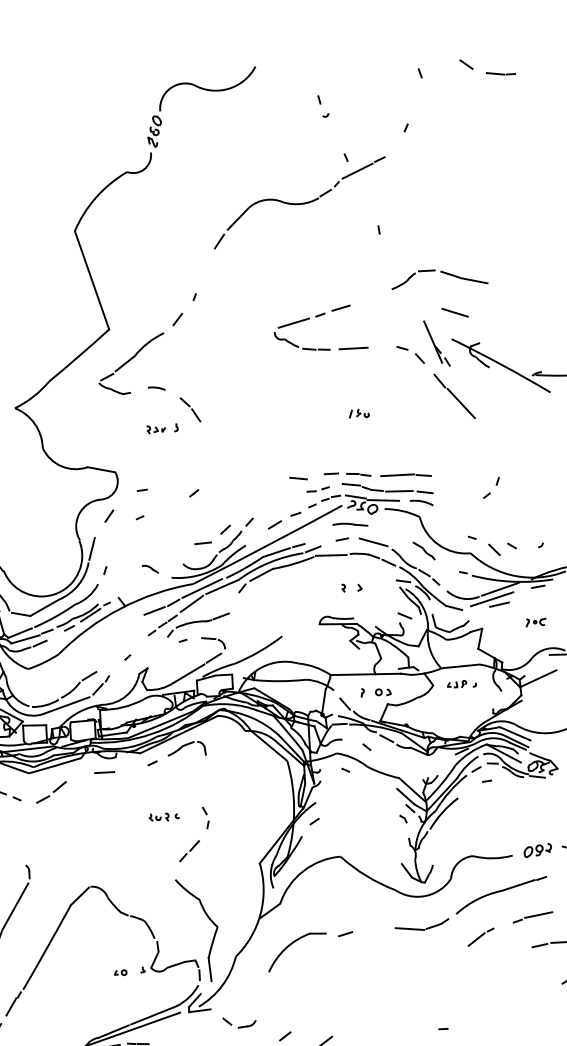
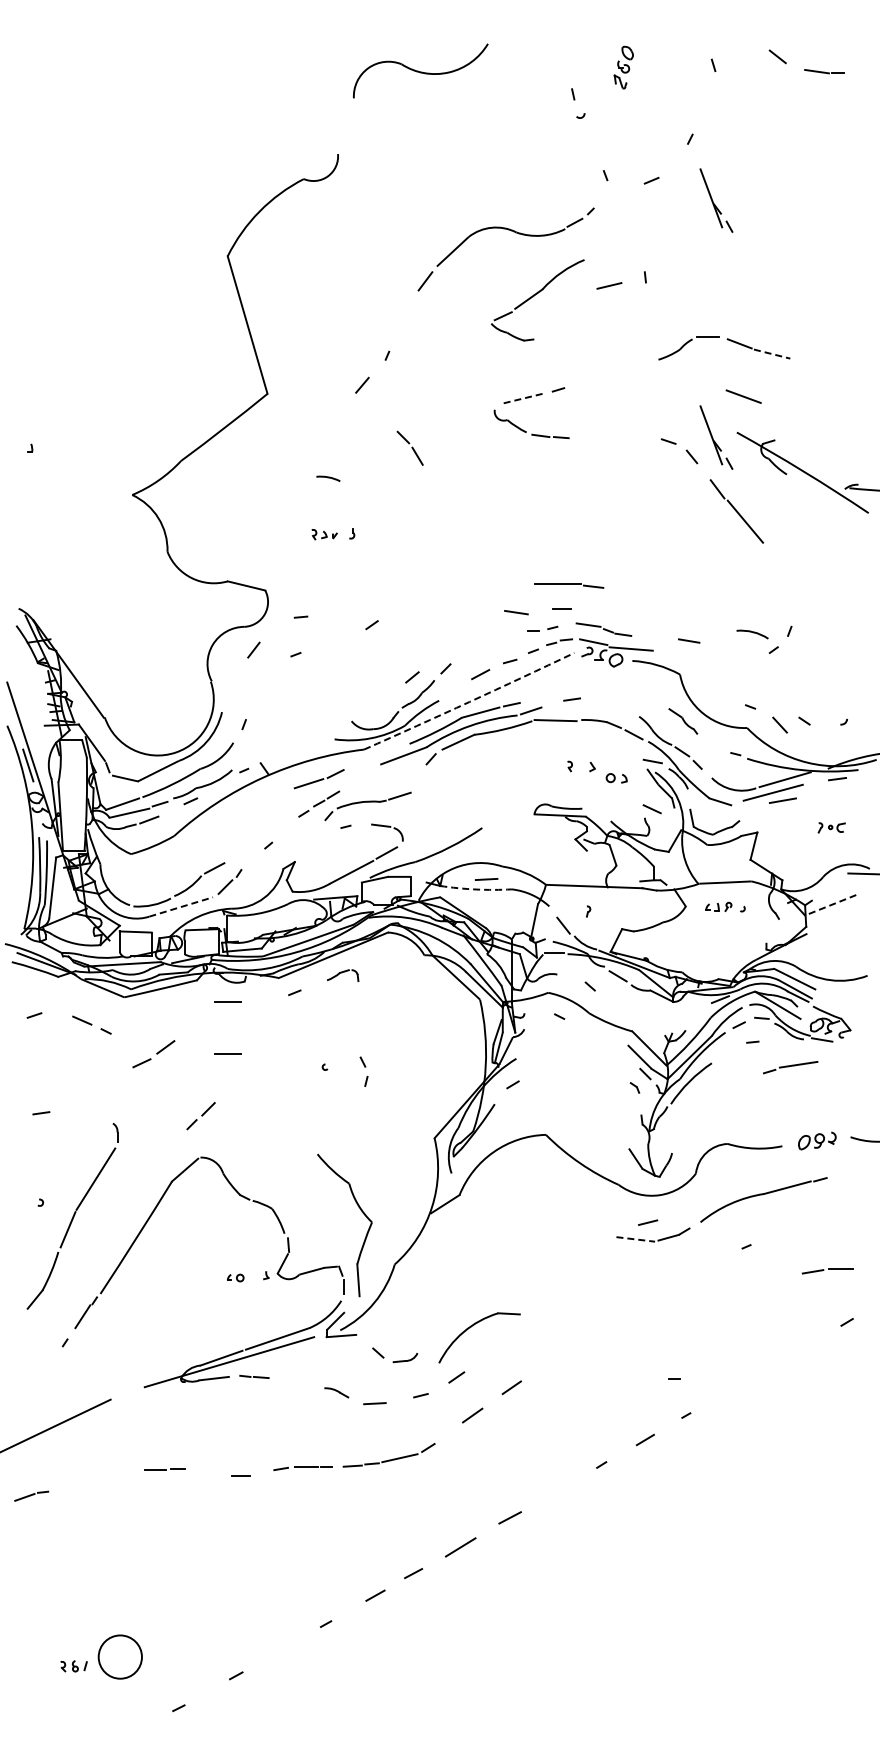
part: (154, 131) -> (623, 67), moved
line: (357, 170) -> (620, 194), removed
part: (427, 171) -> (716, 200), added
line: (474, 281) -> (772, 354), solid -> dashed
line: (341, 307) -> (609, 285), moved
line: (293, 322) -> (521, 398), solid -> dashed
line: (353, 348) -> (601, 438), removed
part: (131, 364) -> (537, 300), moved
part: (189, 409) -> (409, 447), moved
part: (359, 413) -> (604, 527), removed
part: (358, 474) -> (599, 611), removed
part: (406, 475) -> (569, 585), moved
line: (399, 491) -> (653, 637), removed
arc: (422, 502) -> (753, 633), moved
part: (349, 525) -> (583, 680), removed
line: (373, 542) -> (614, 705), removed
line: (203, 543) -> (486, 879), moved
arc: (267, 544) -> (469, 701), solid -> dashed
line: (91, 548) -> (227, 693), removed
part: (149, 569) -> (305, 726), removed
line: (201, 588) -> (375, 756), removed
line: (191, 603) -> (360, 776), removed
line: (90, 615) -> (220, 784), removed
line: (538, 678) -> (830, 905), solid -> dashed
arc: (279, 681) -> (475, 889), solid -> dashed
part: (383, 692) -> (616, 778), moved
line: (66, 705) -> (181, 906), solid -> dashed
part: (186, 748) -> (342, 975), size x0.6
part: (51, 792) -> (153, 1054), moved
line: (106, 810) -> (227, 1053), added
part: (158, 817) -> (299, 1067), removed
line: (189, 851) -> (201, 1116), moved
part: (532, 917) -> (790, 1067), moved
line: (410, 929) -> (636, 1239), solid -> dashed
line: (345, 934) -> (648, 1222), moved
line: (476, 939) -> (726, 1258), removed
part: (291, 945) -> (471, 1327), moved

